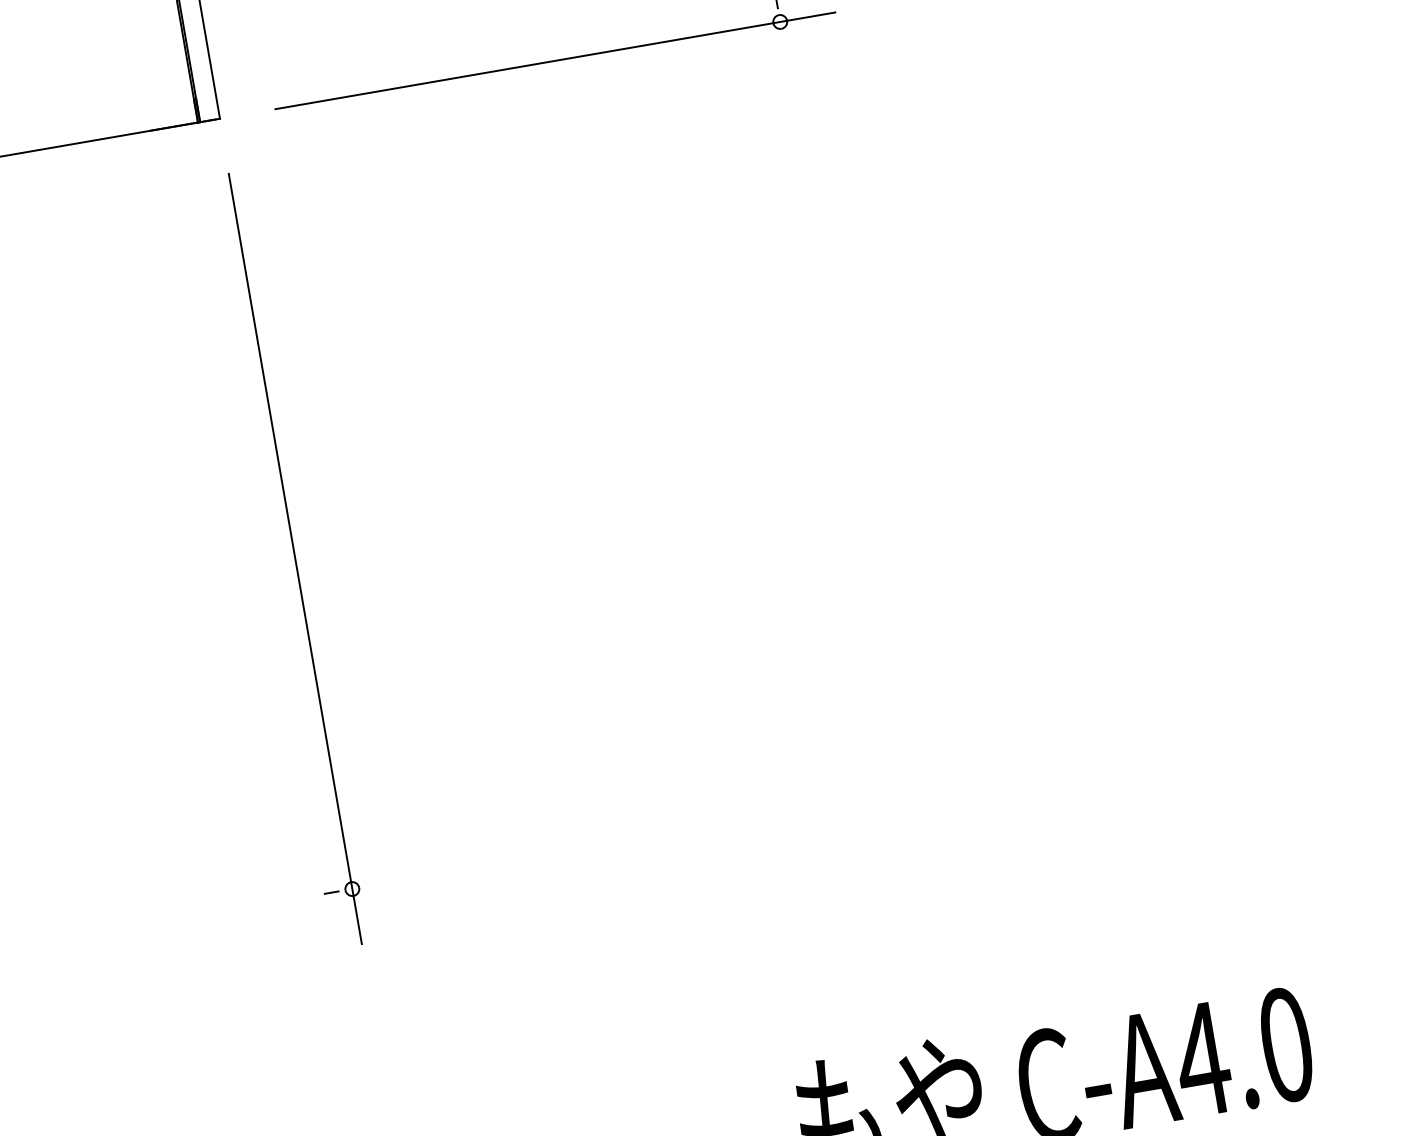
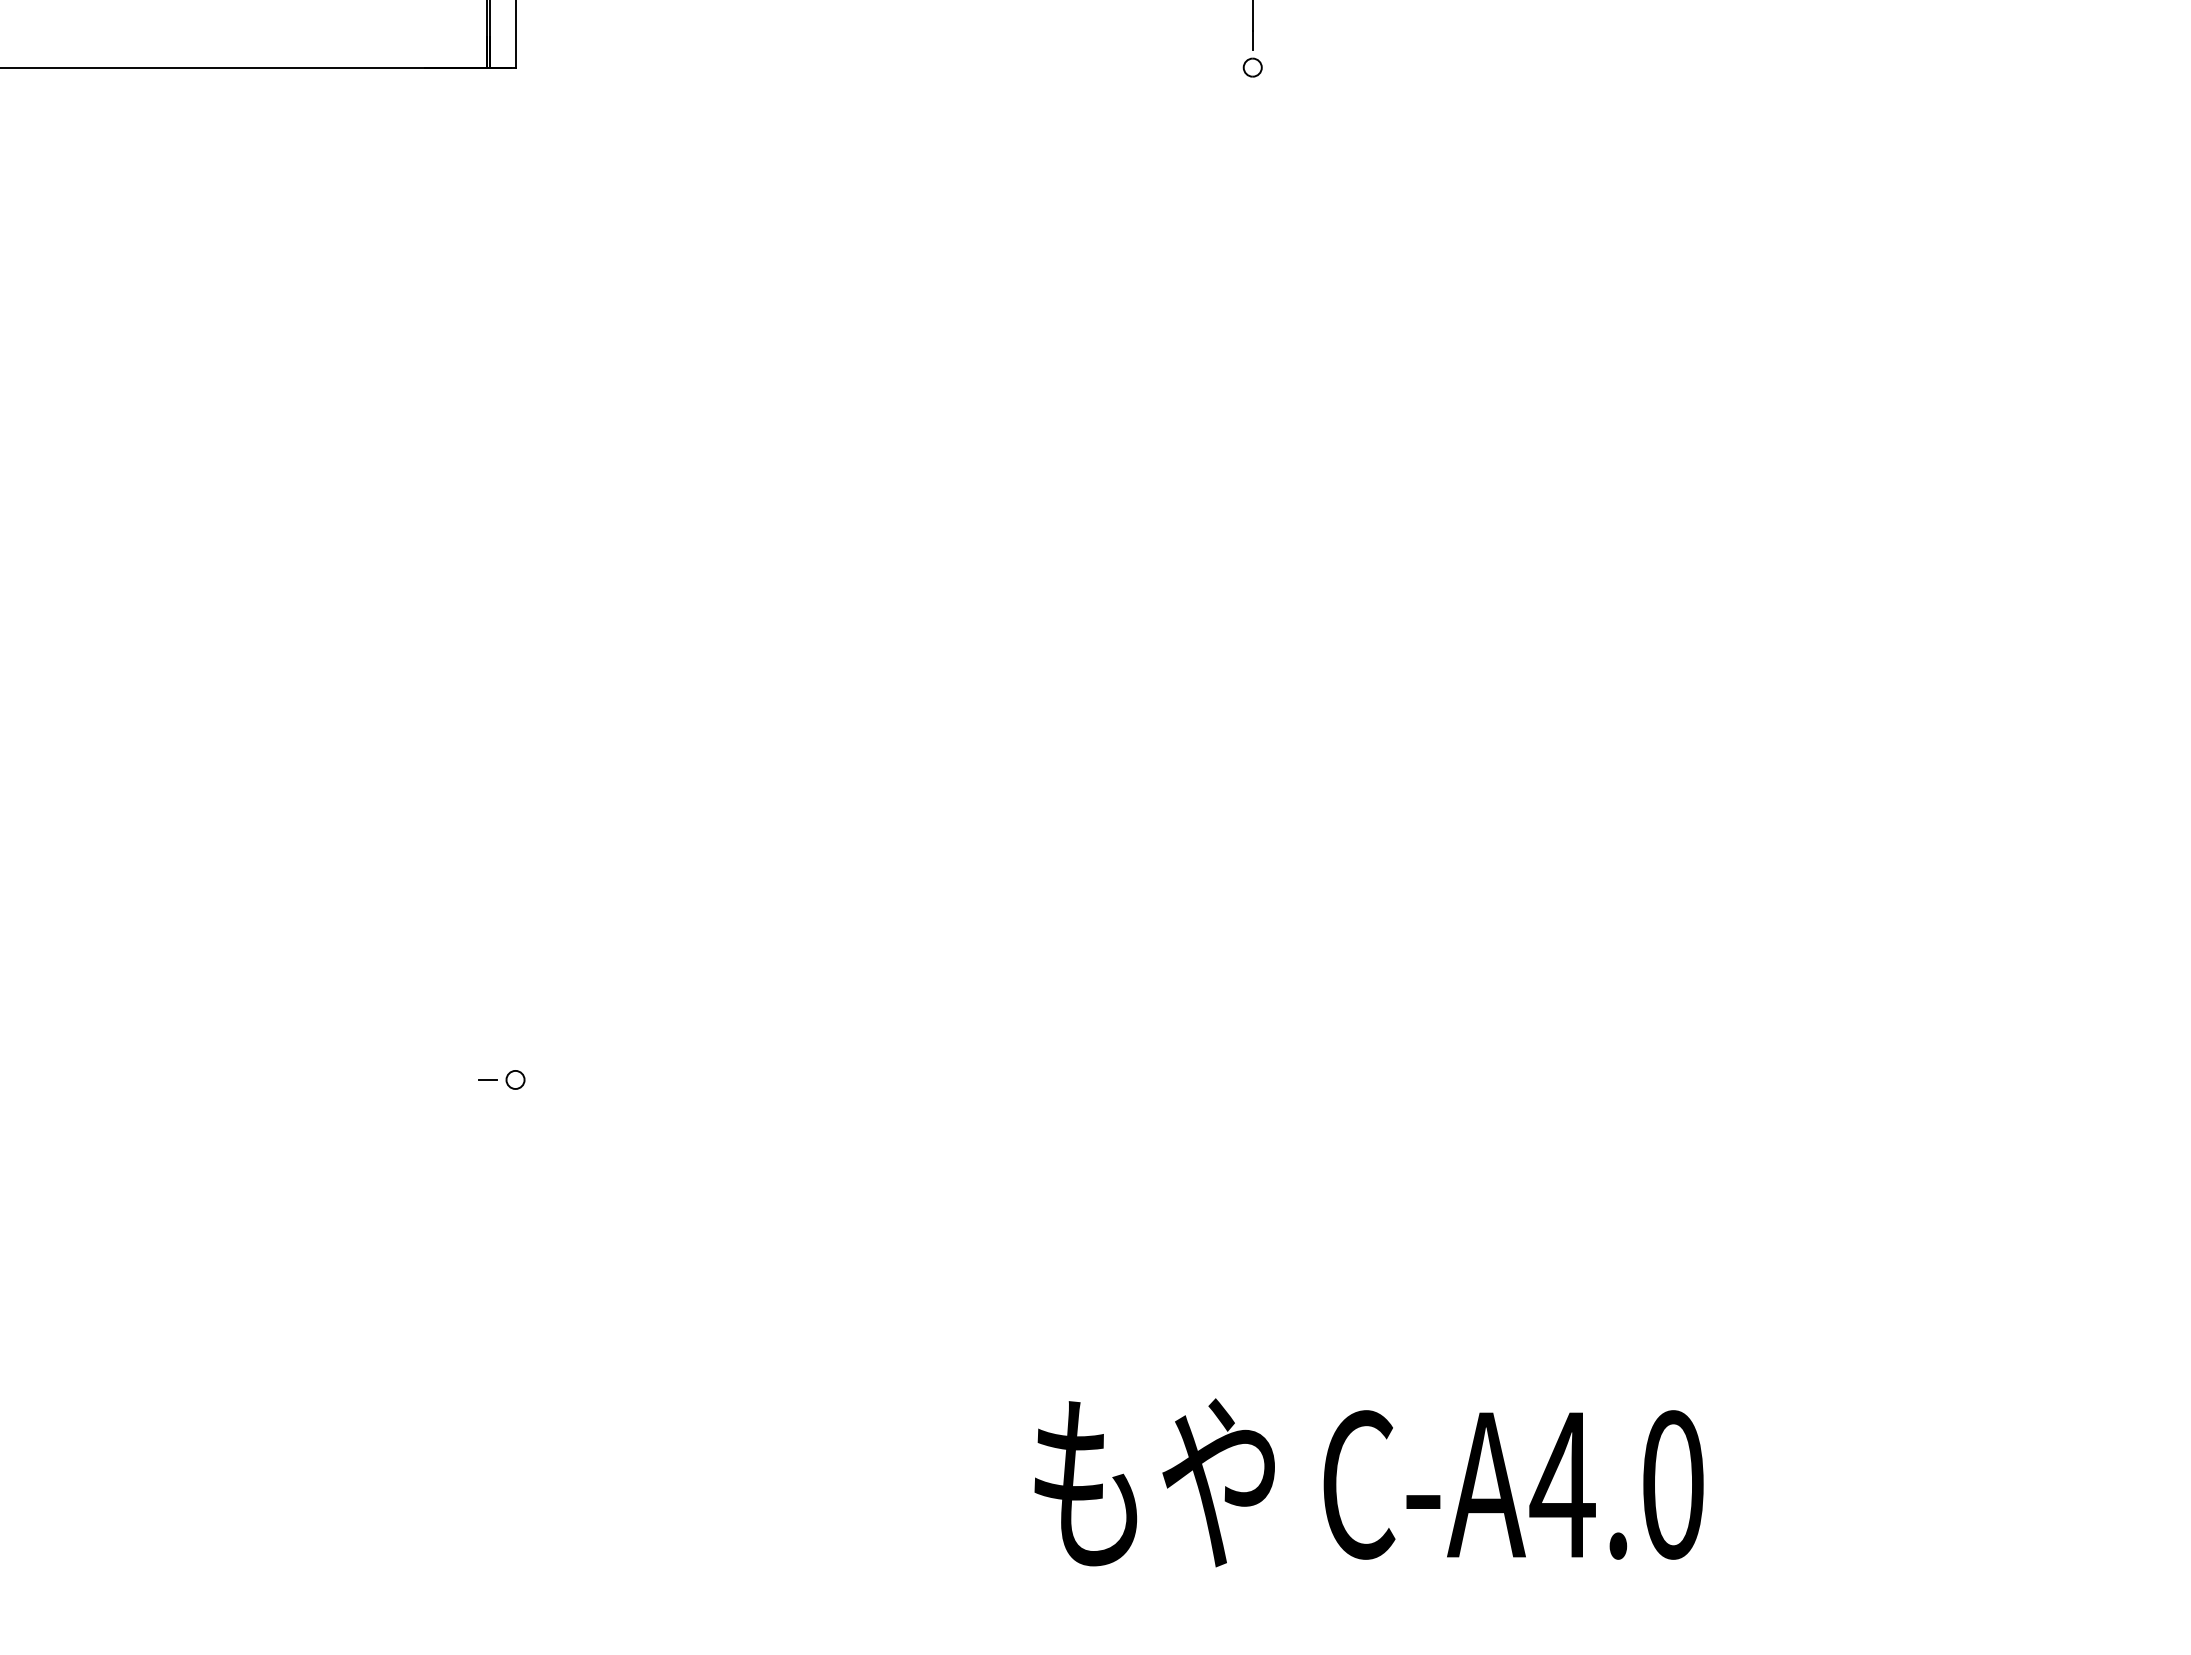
line: (555, 60) -> (957, 67), removed
line: (295, 558) -> (515, 645), removed

